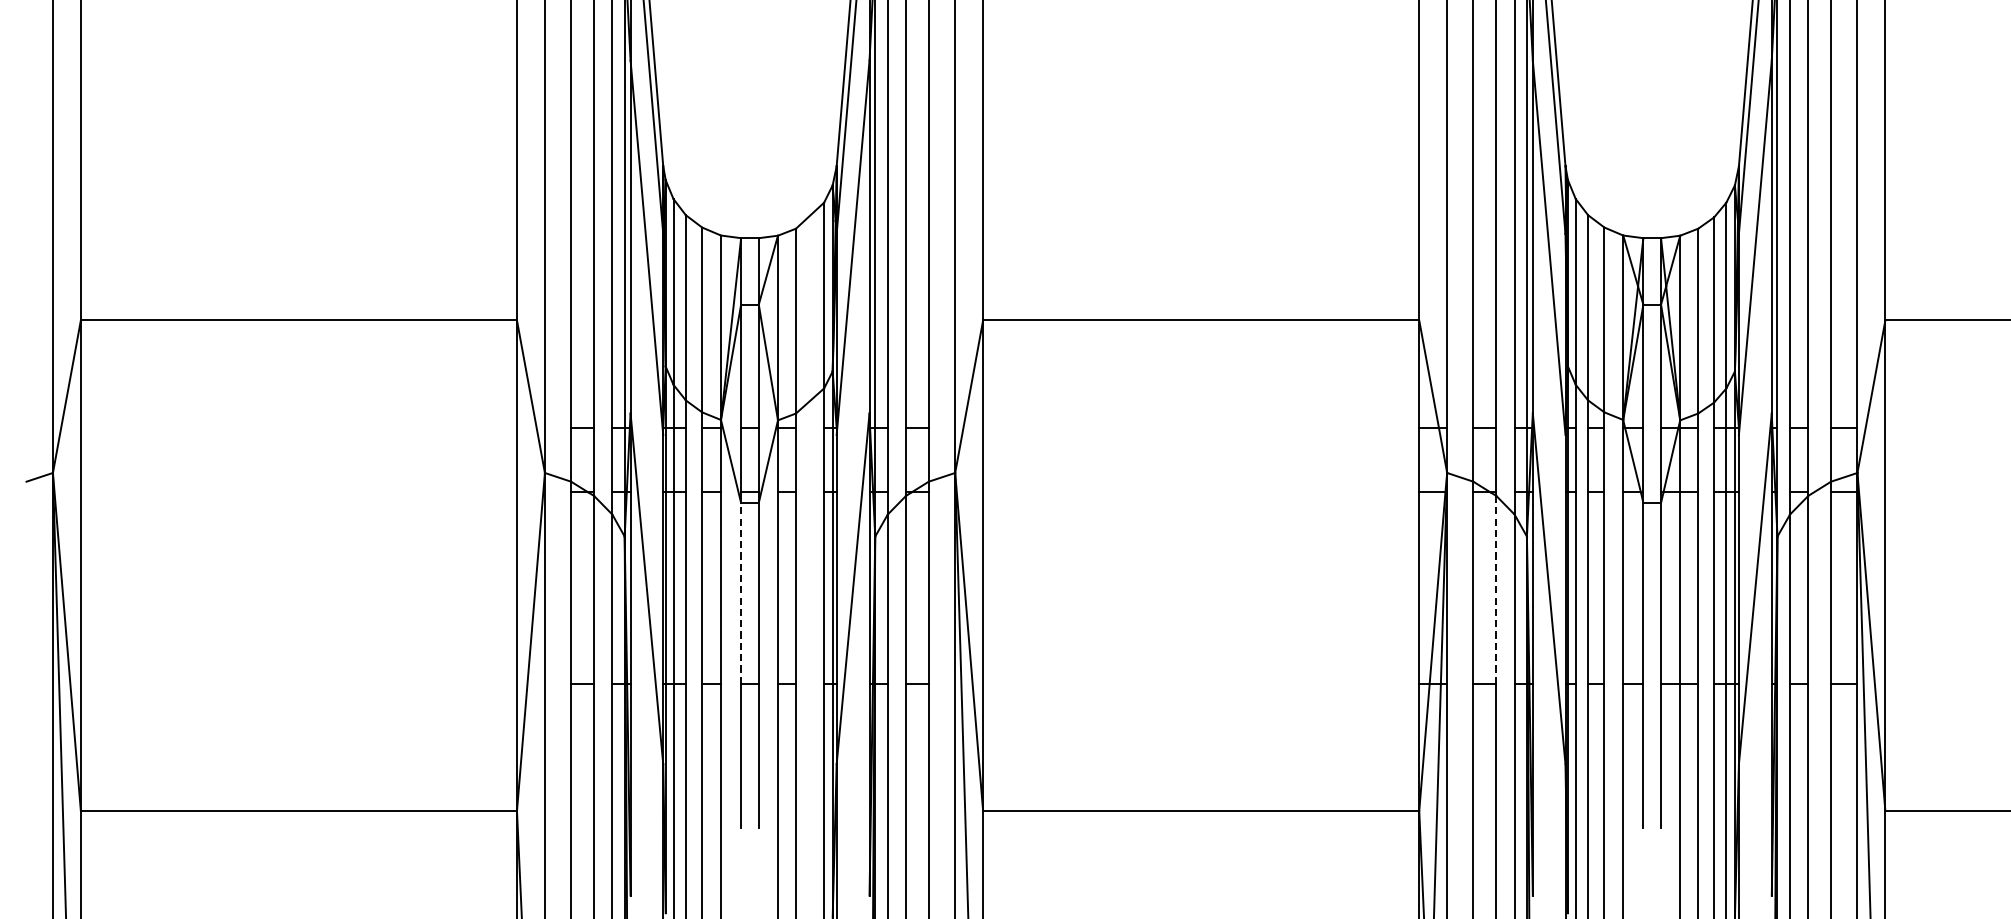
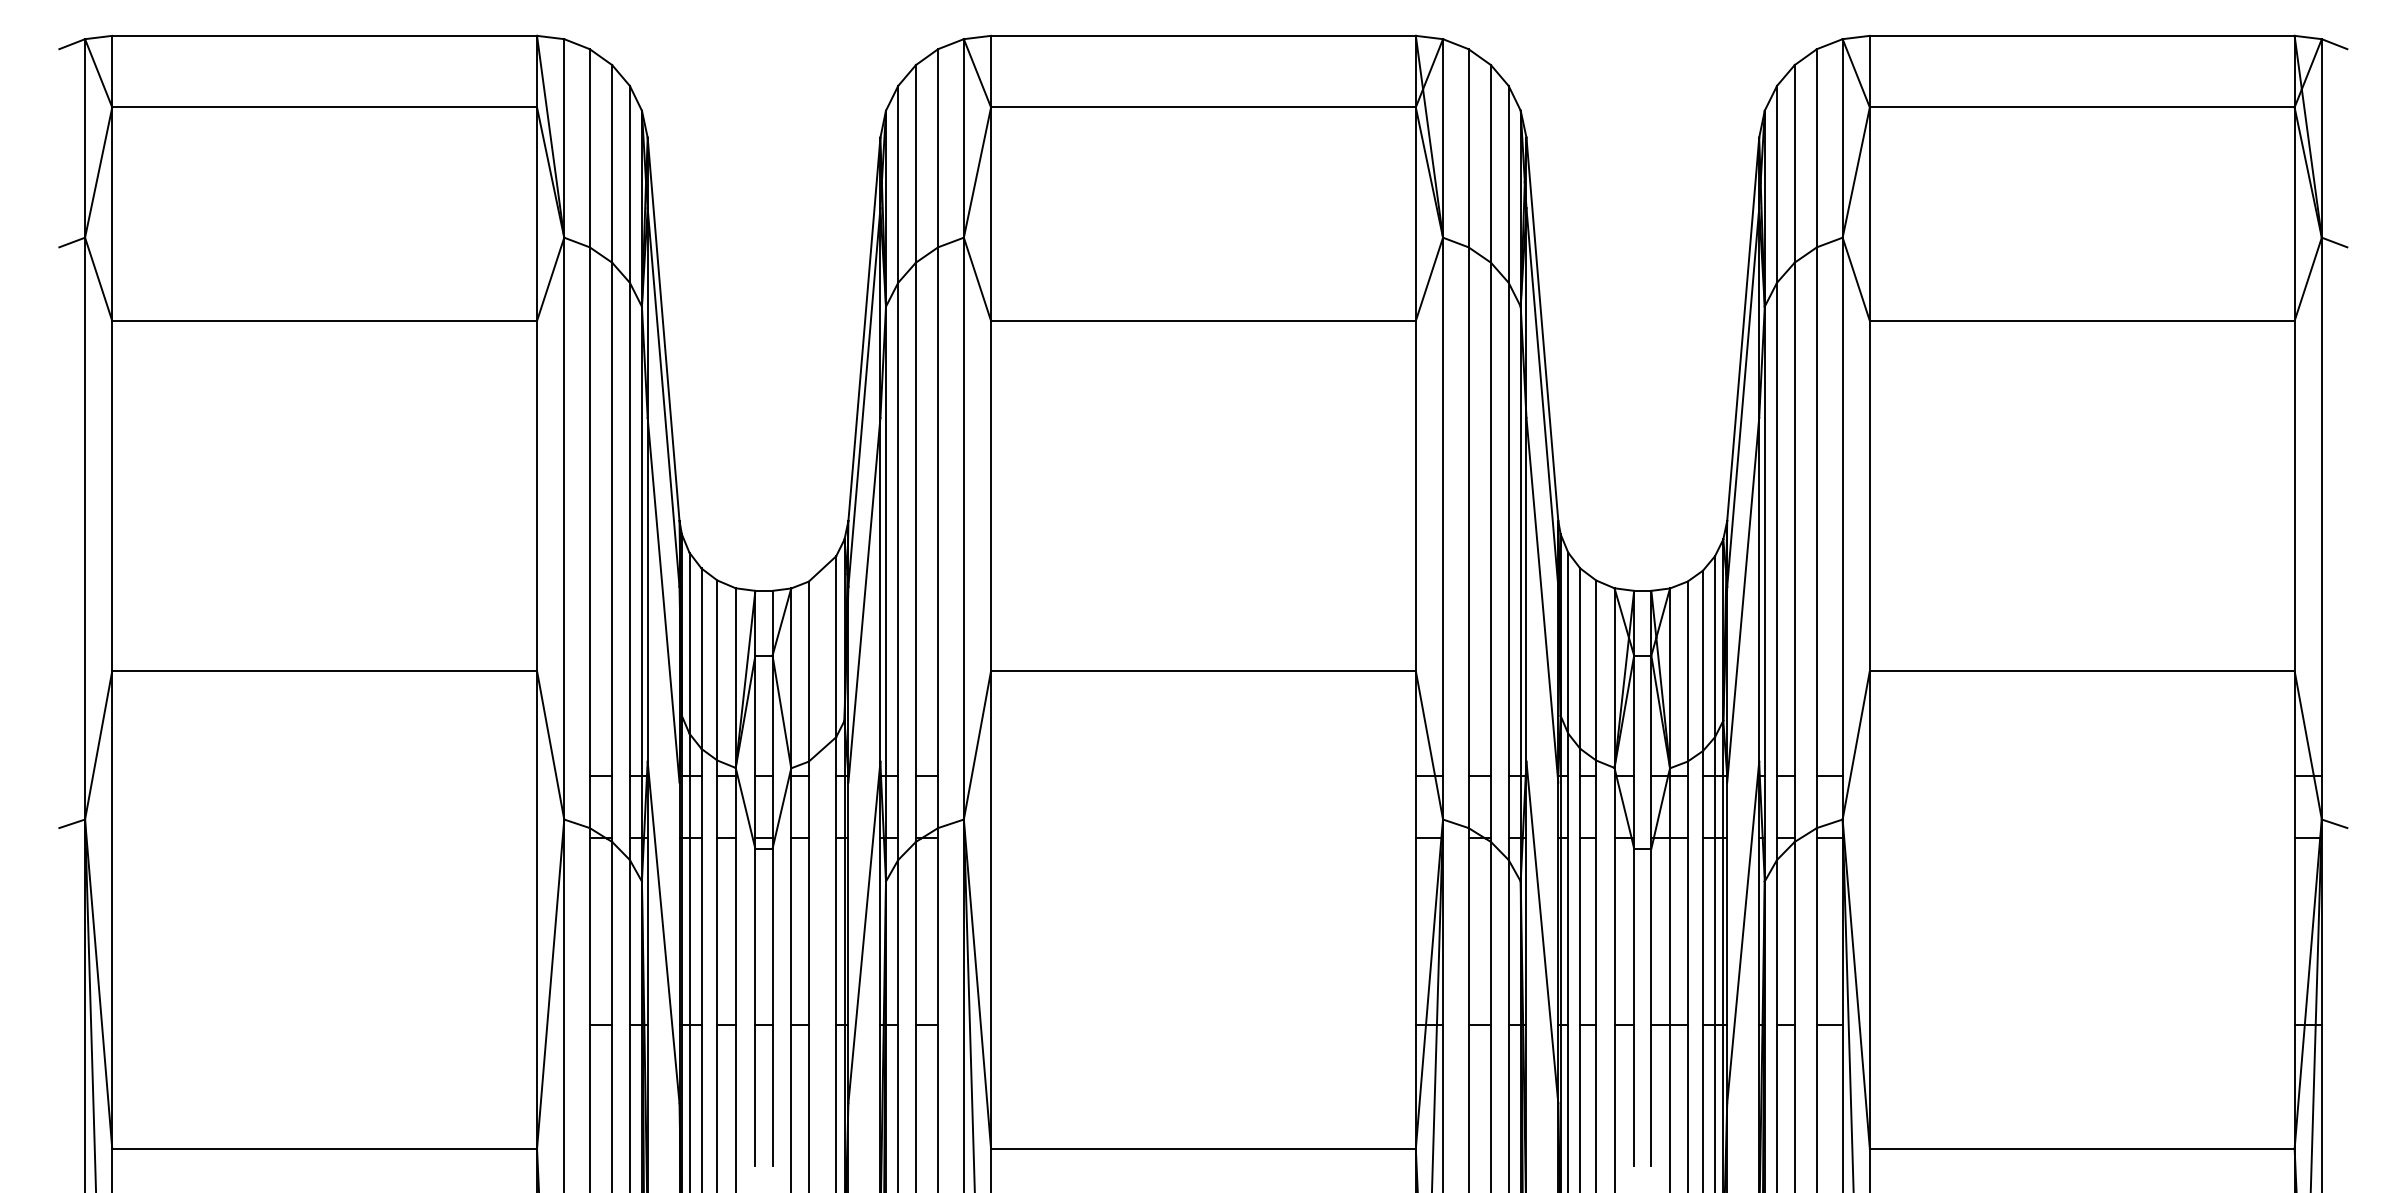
line: (1495, 589) -> (1490, 933), dashed -> solid
line: (741, 593) -> (755, 936), dashed -> solid

